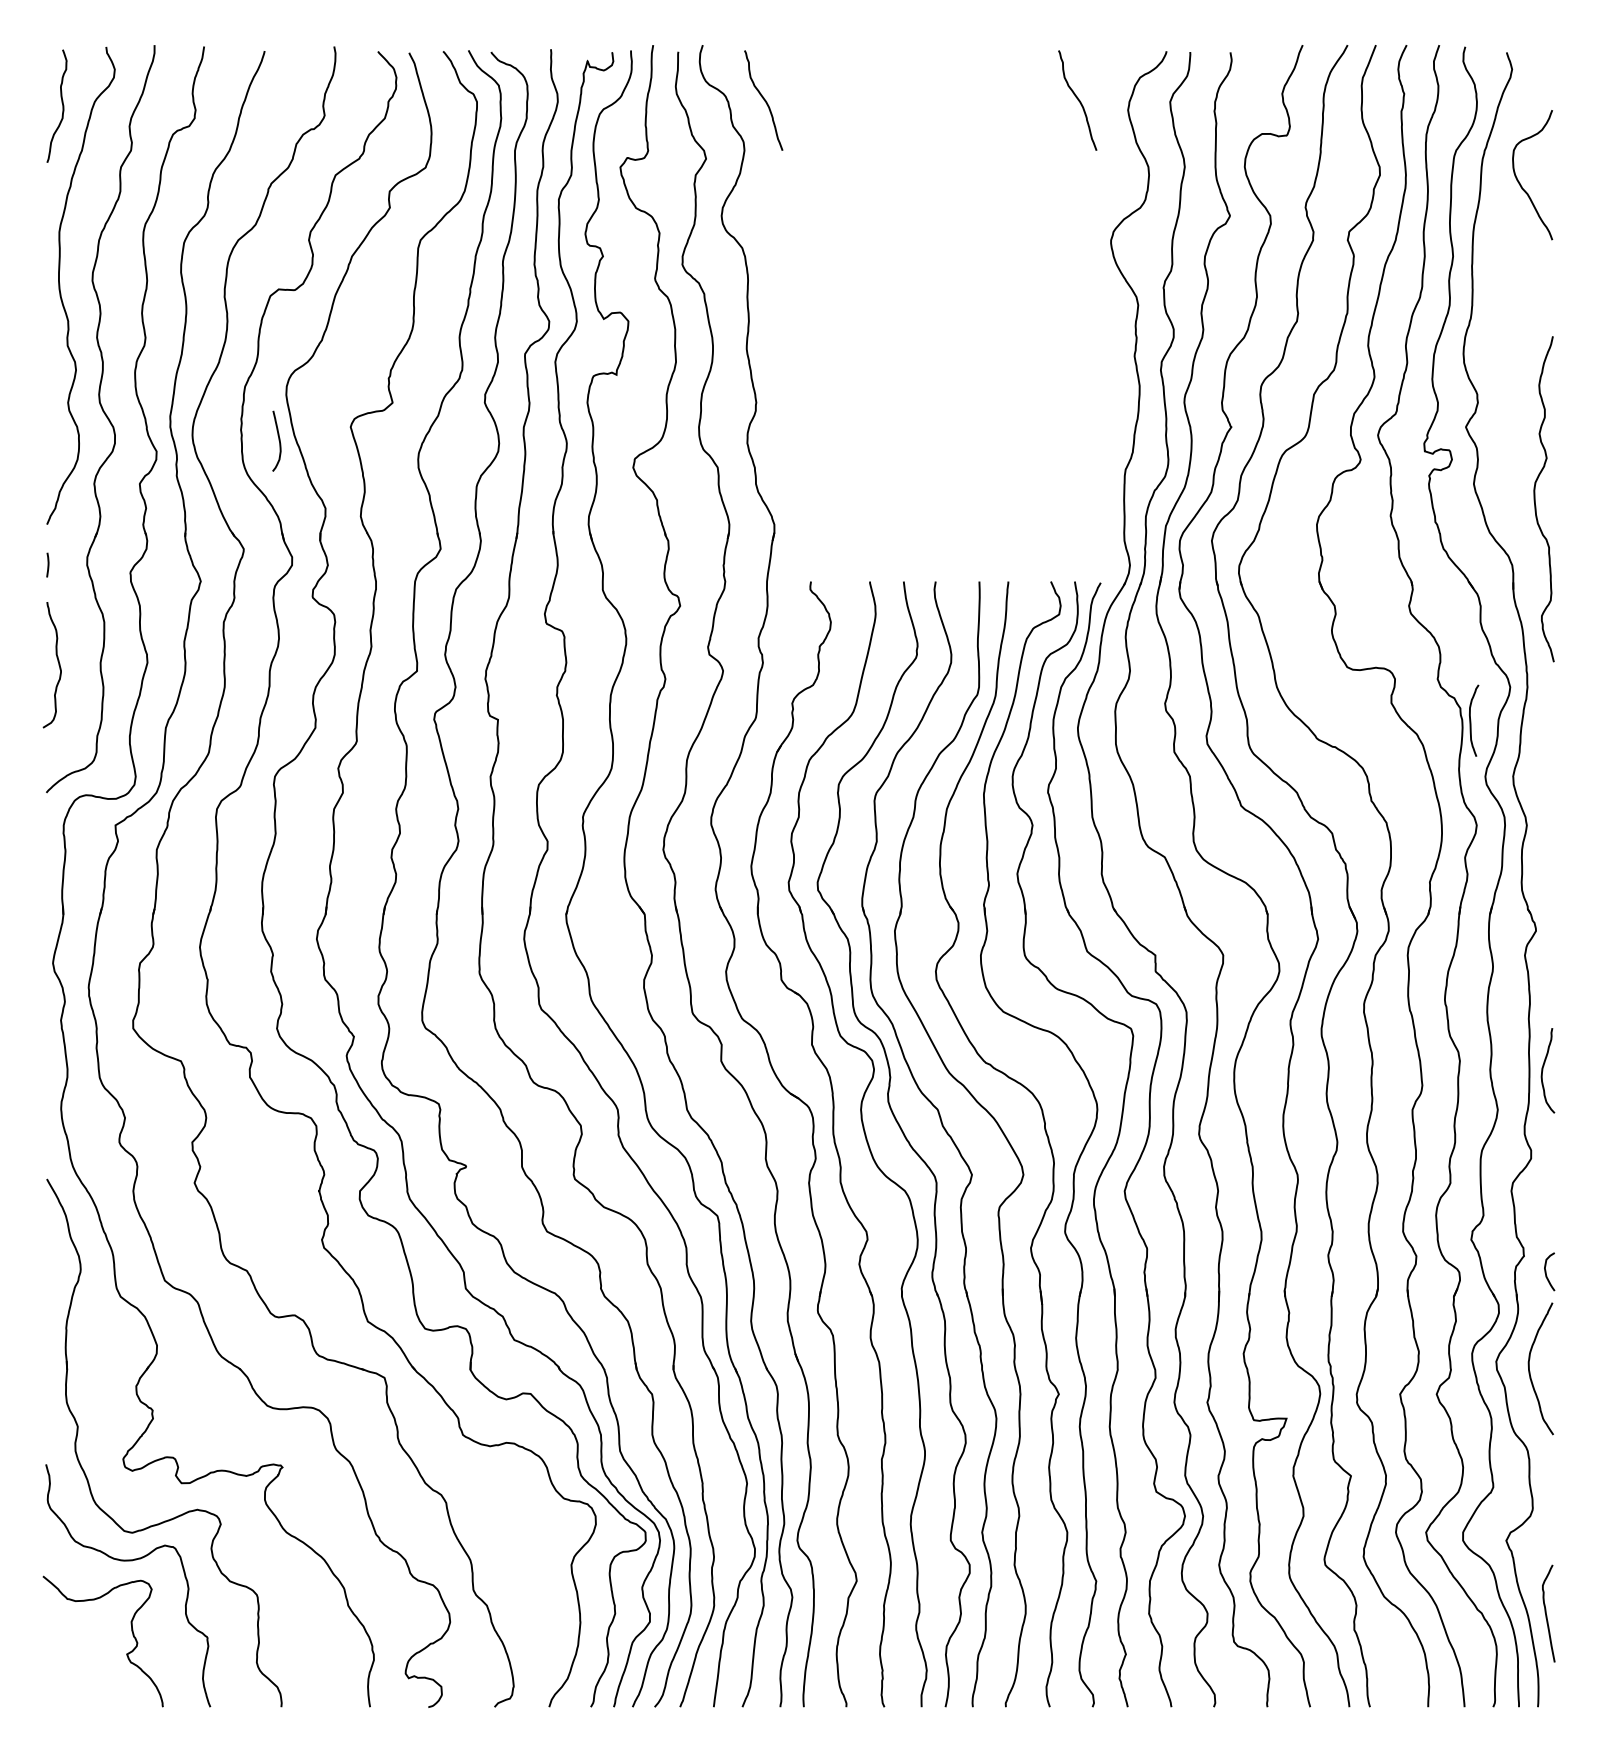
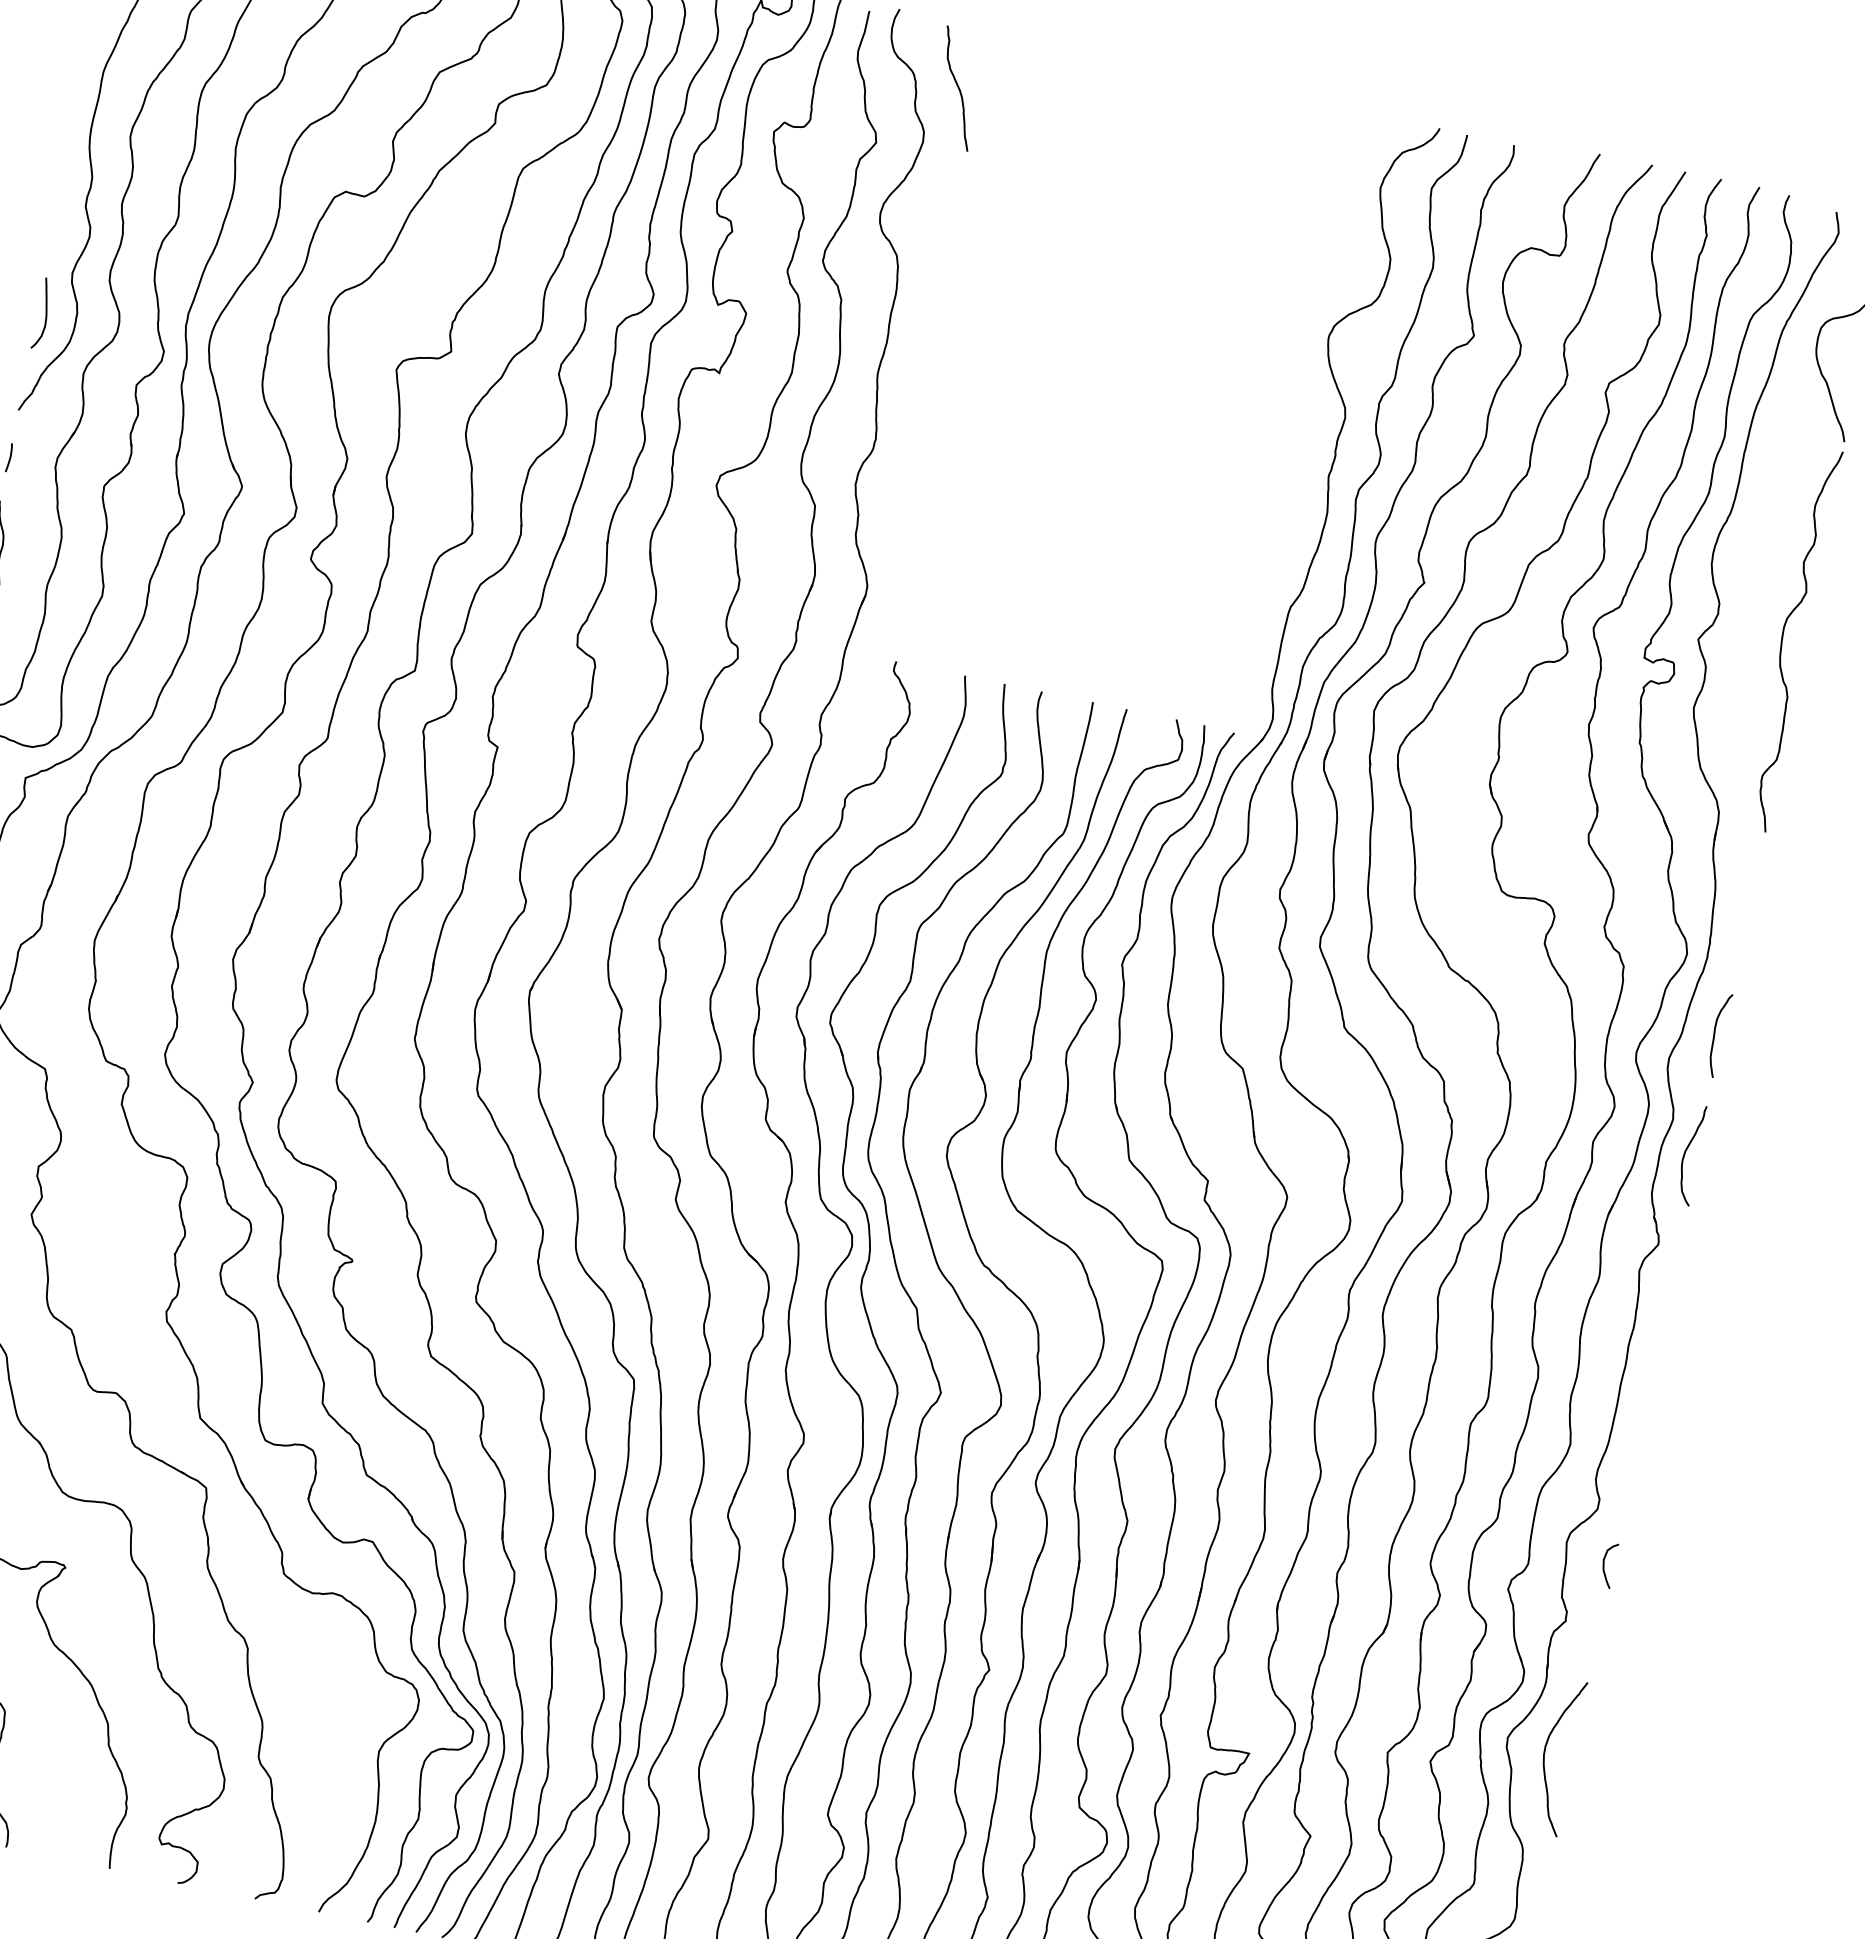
curve: (1077, 100) -> (1323, 164), removed
curve: (278, 440) -> (45, 313), moved
curve: (1535, 499) -> (1783, 638), moved
curve: (1471, 720) -> (1715, 1034), moved
curve: (1543, 1070) -> (1686, 1153), moved
curve: (1546, 1271) -> (1604, 1564), moved

